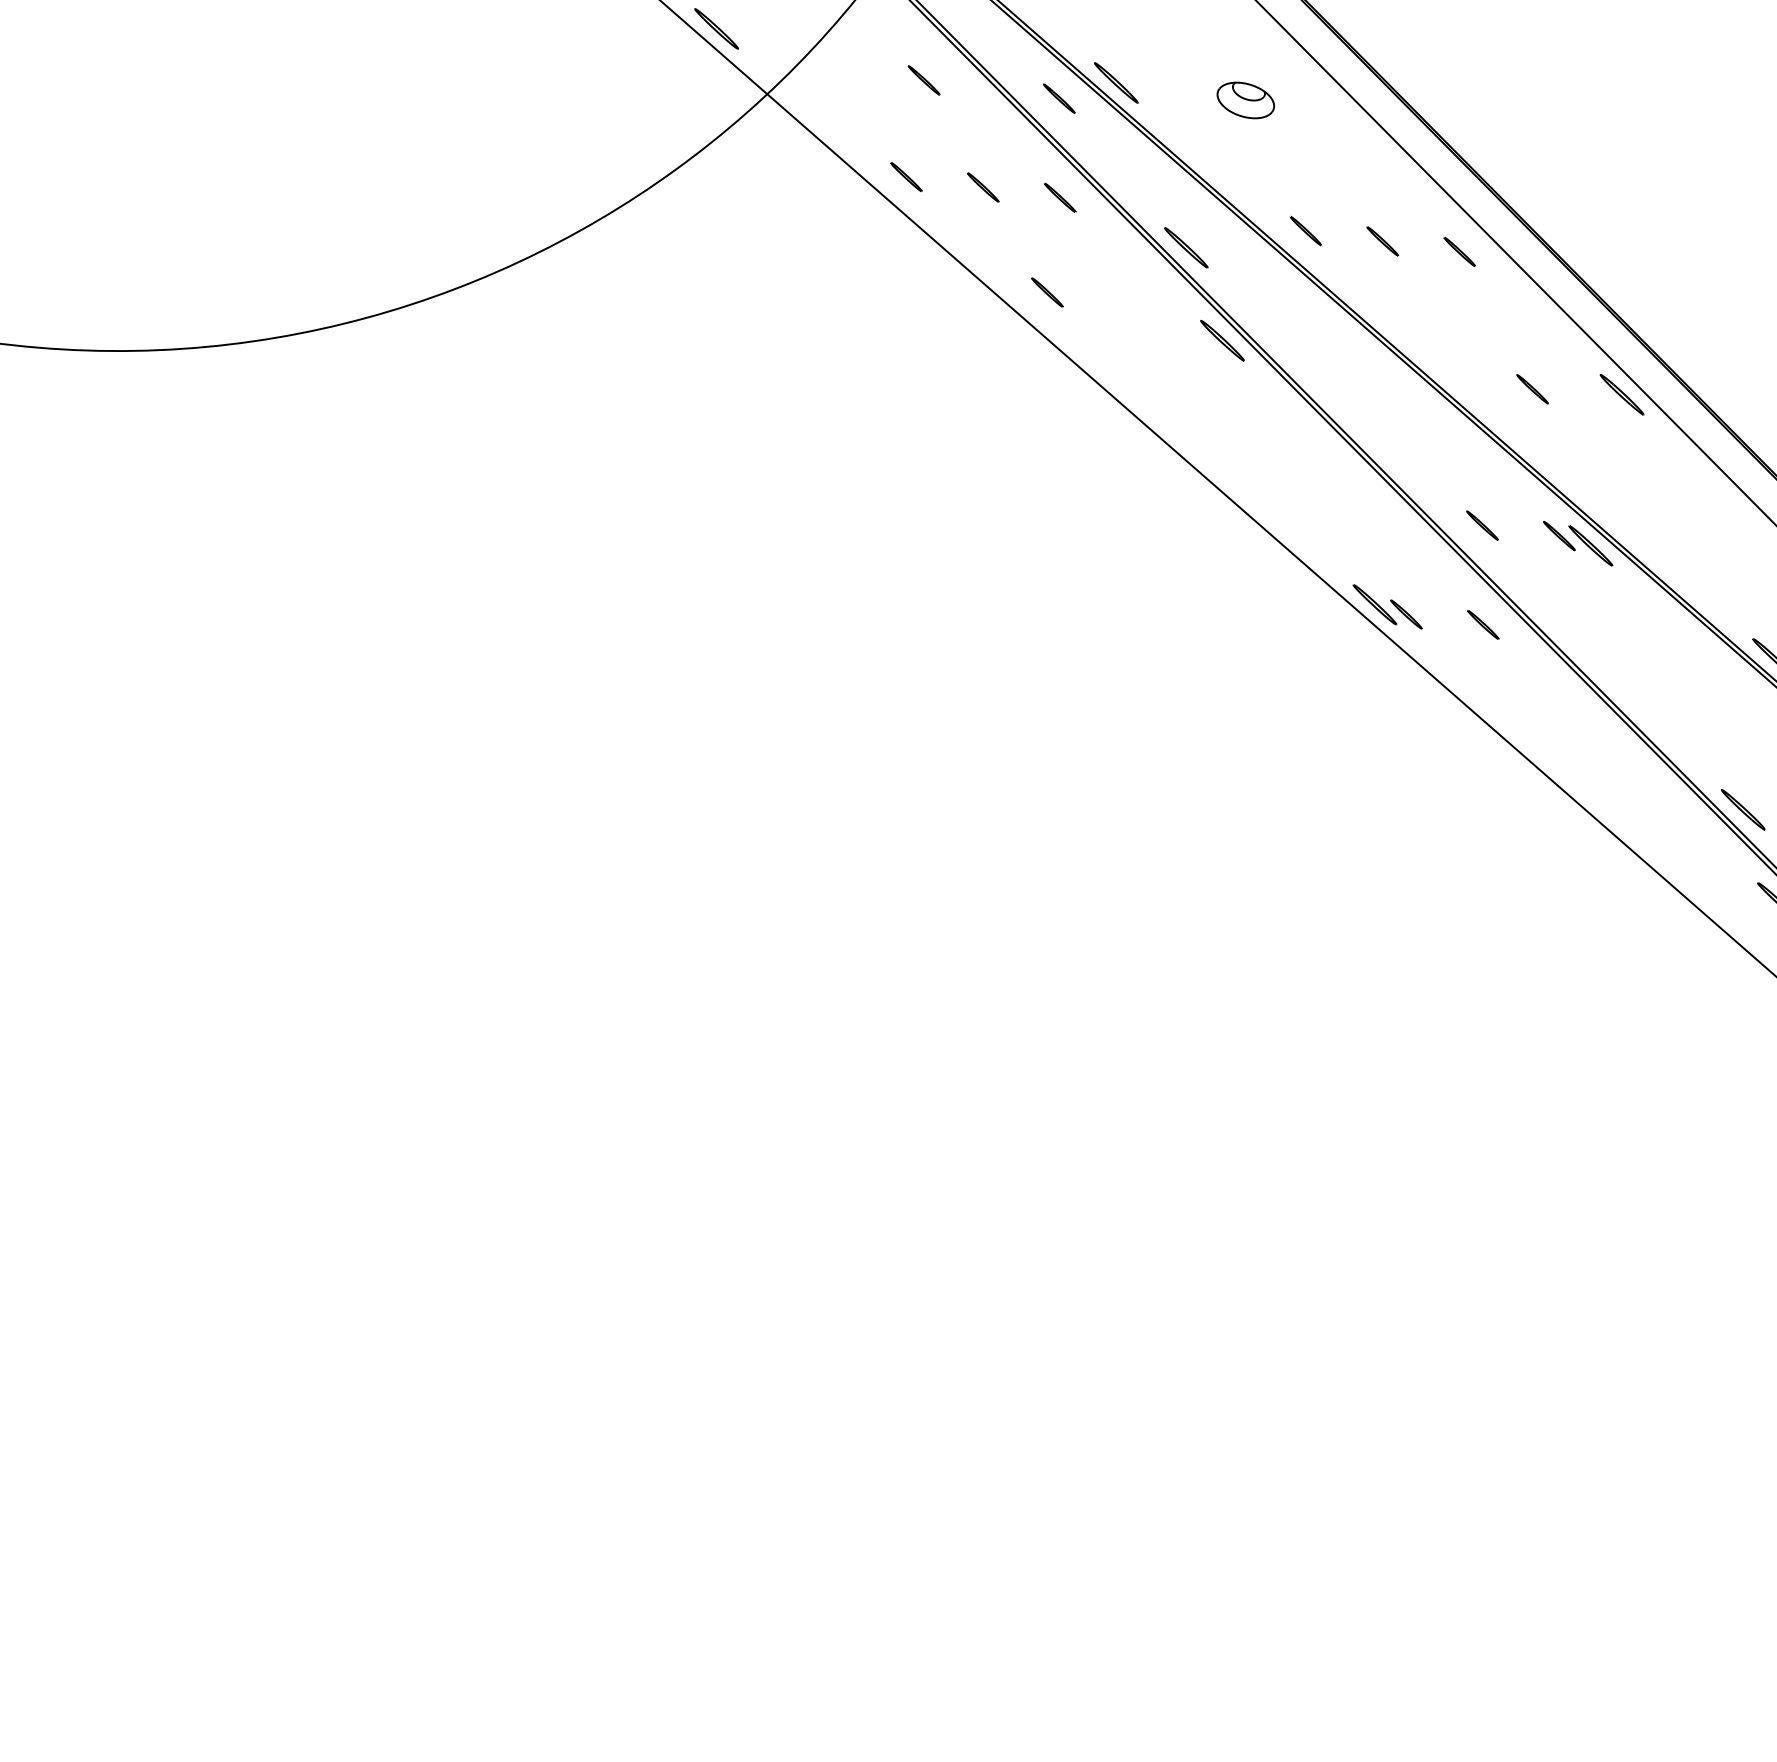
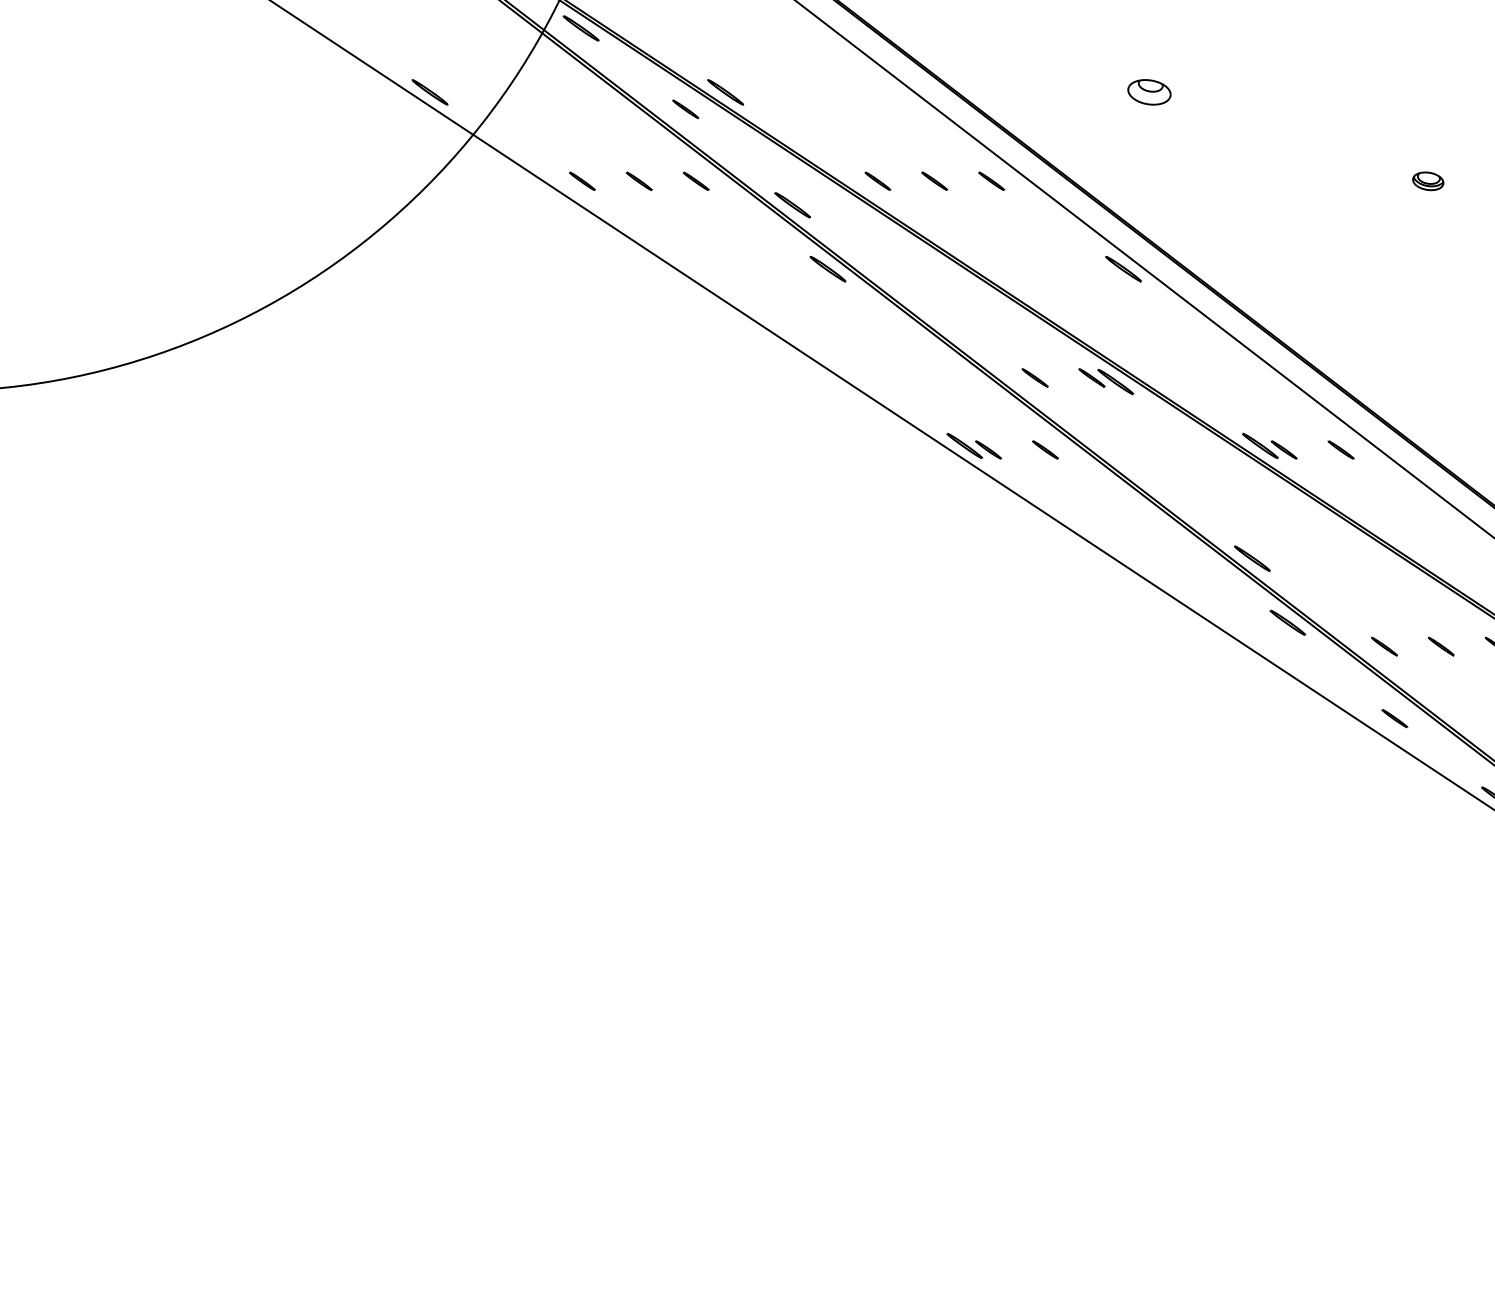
line: (923, 80) -> (585, 109), removed
part: (1245, 100) -> (1149, 92), moved
line: (1046, 291) -> (695, 250), removed
line: (1531, 388) -> (1057, 273), removed

